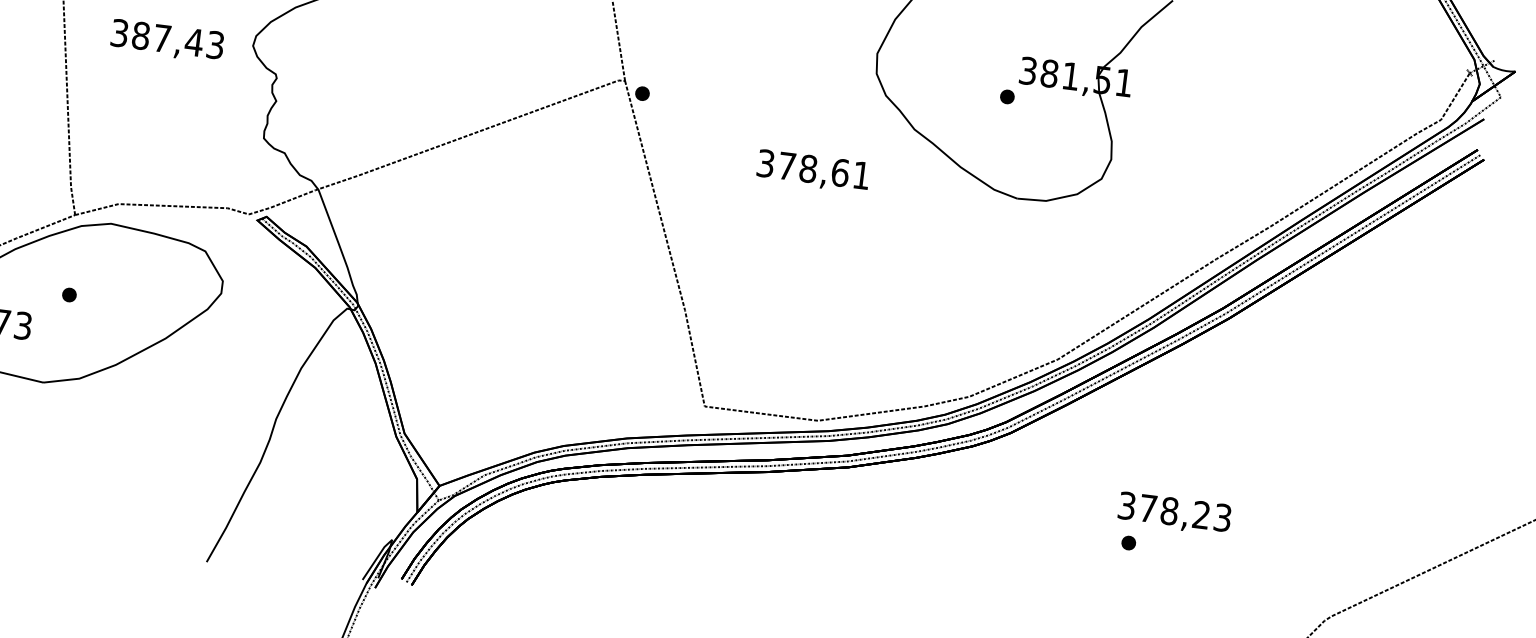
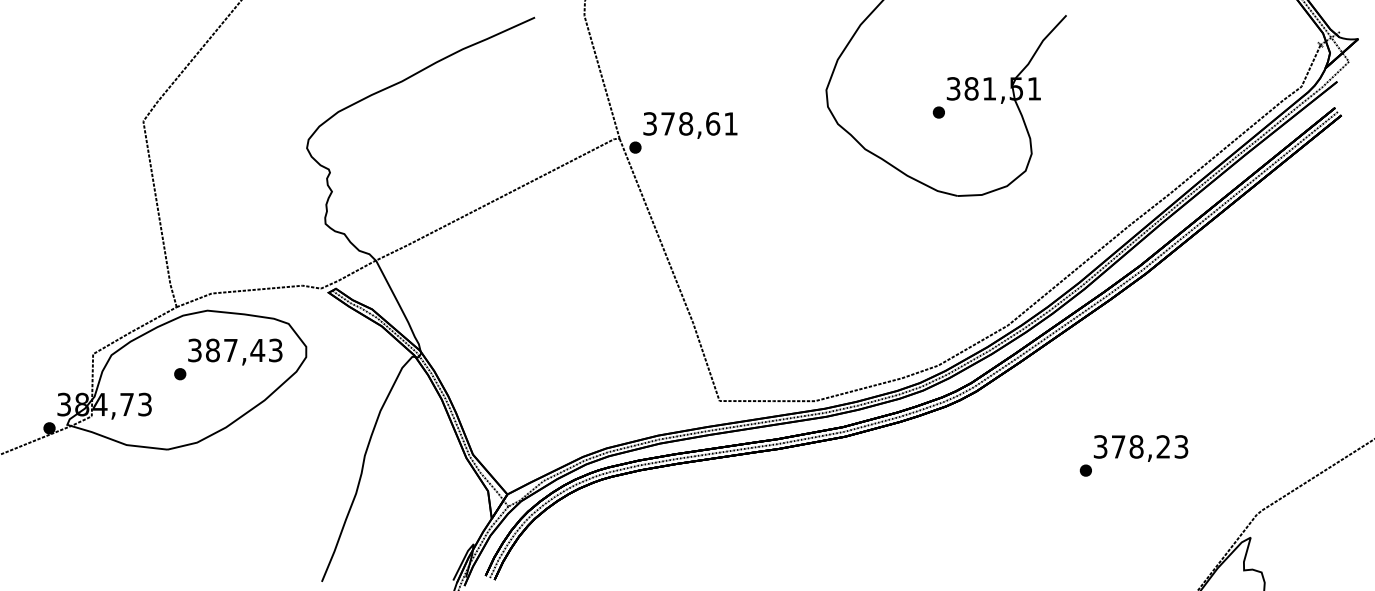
text: (167, 40) -> (235, 351), moved
text: (813, 171) -> (690, 125), moved
text: (1174, 513) -> (1140, 448), moved

